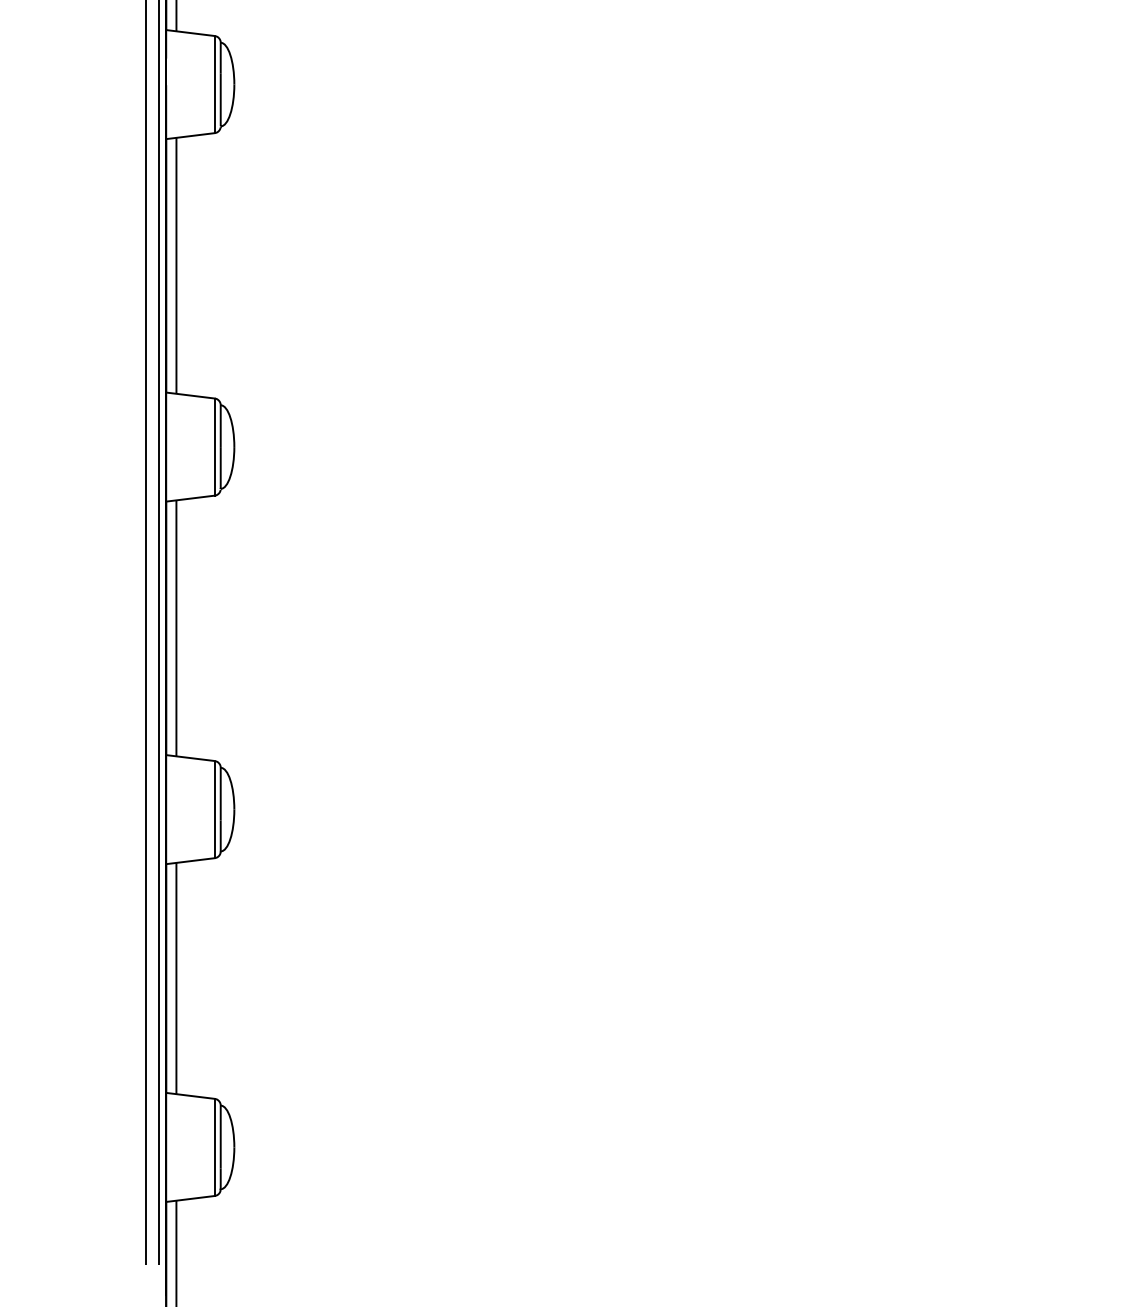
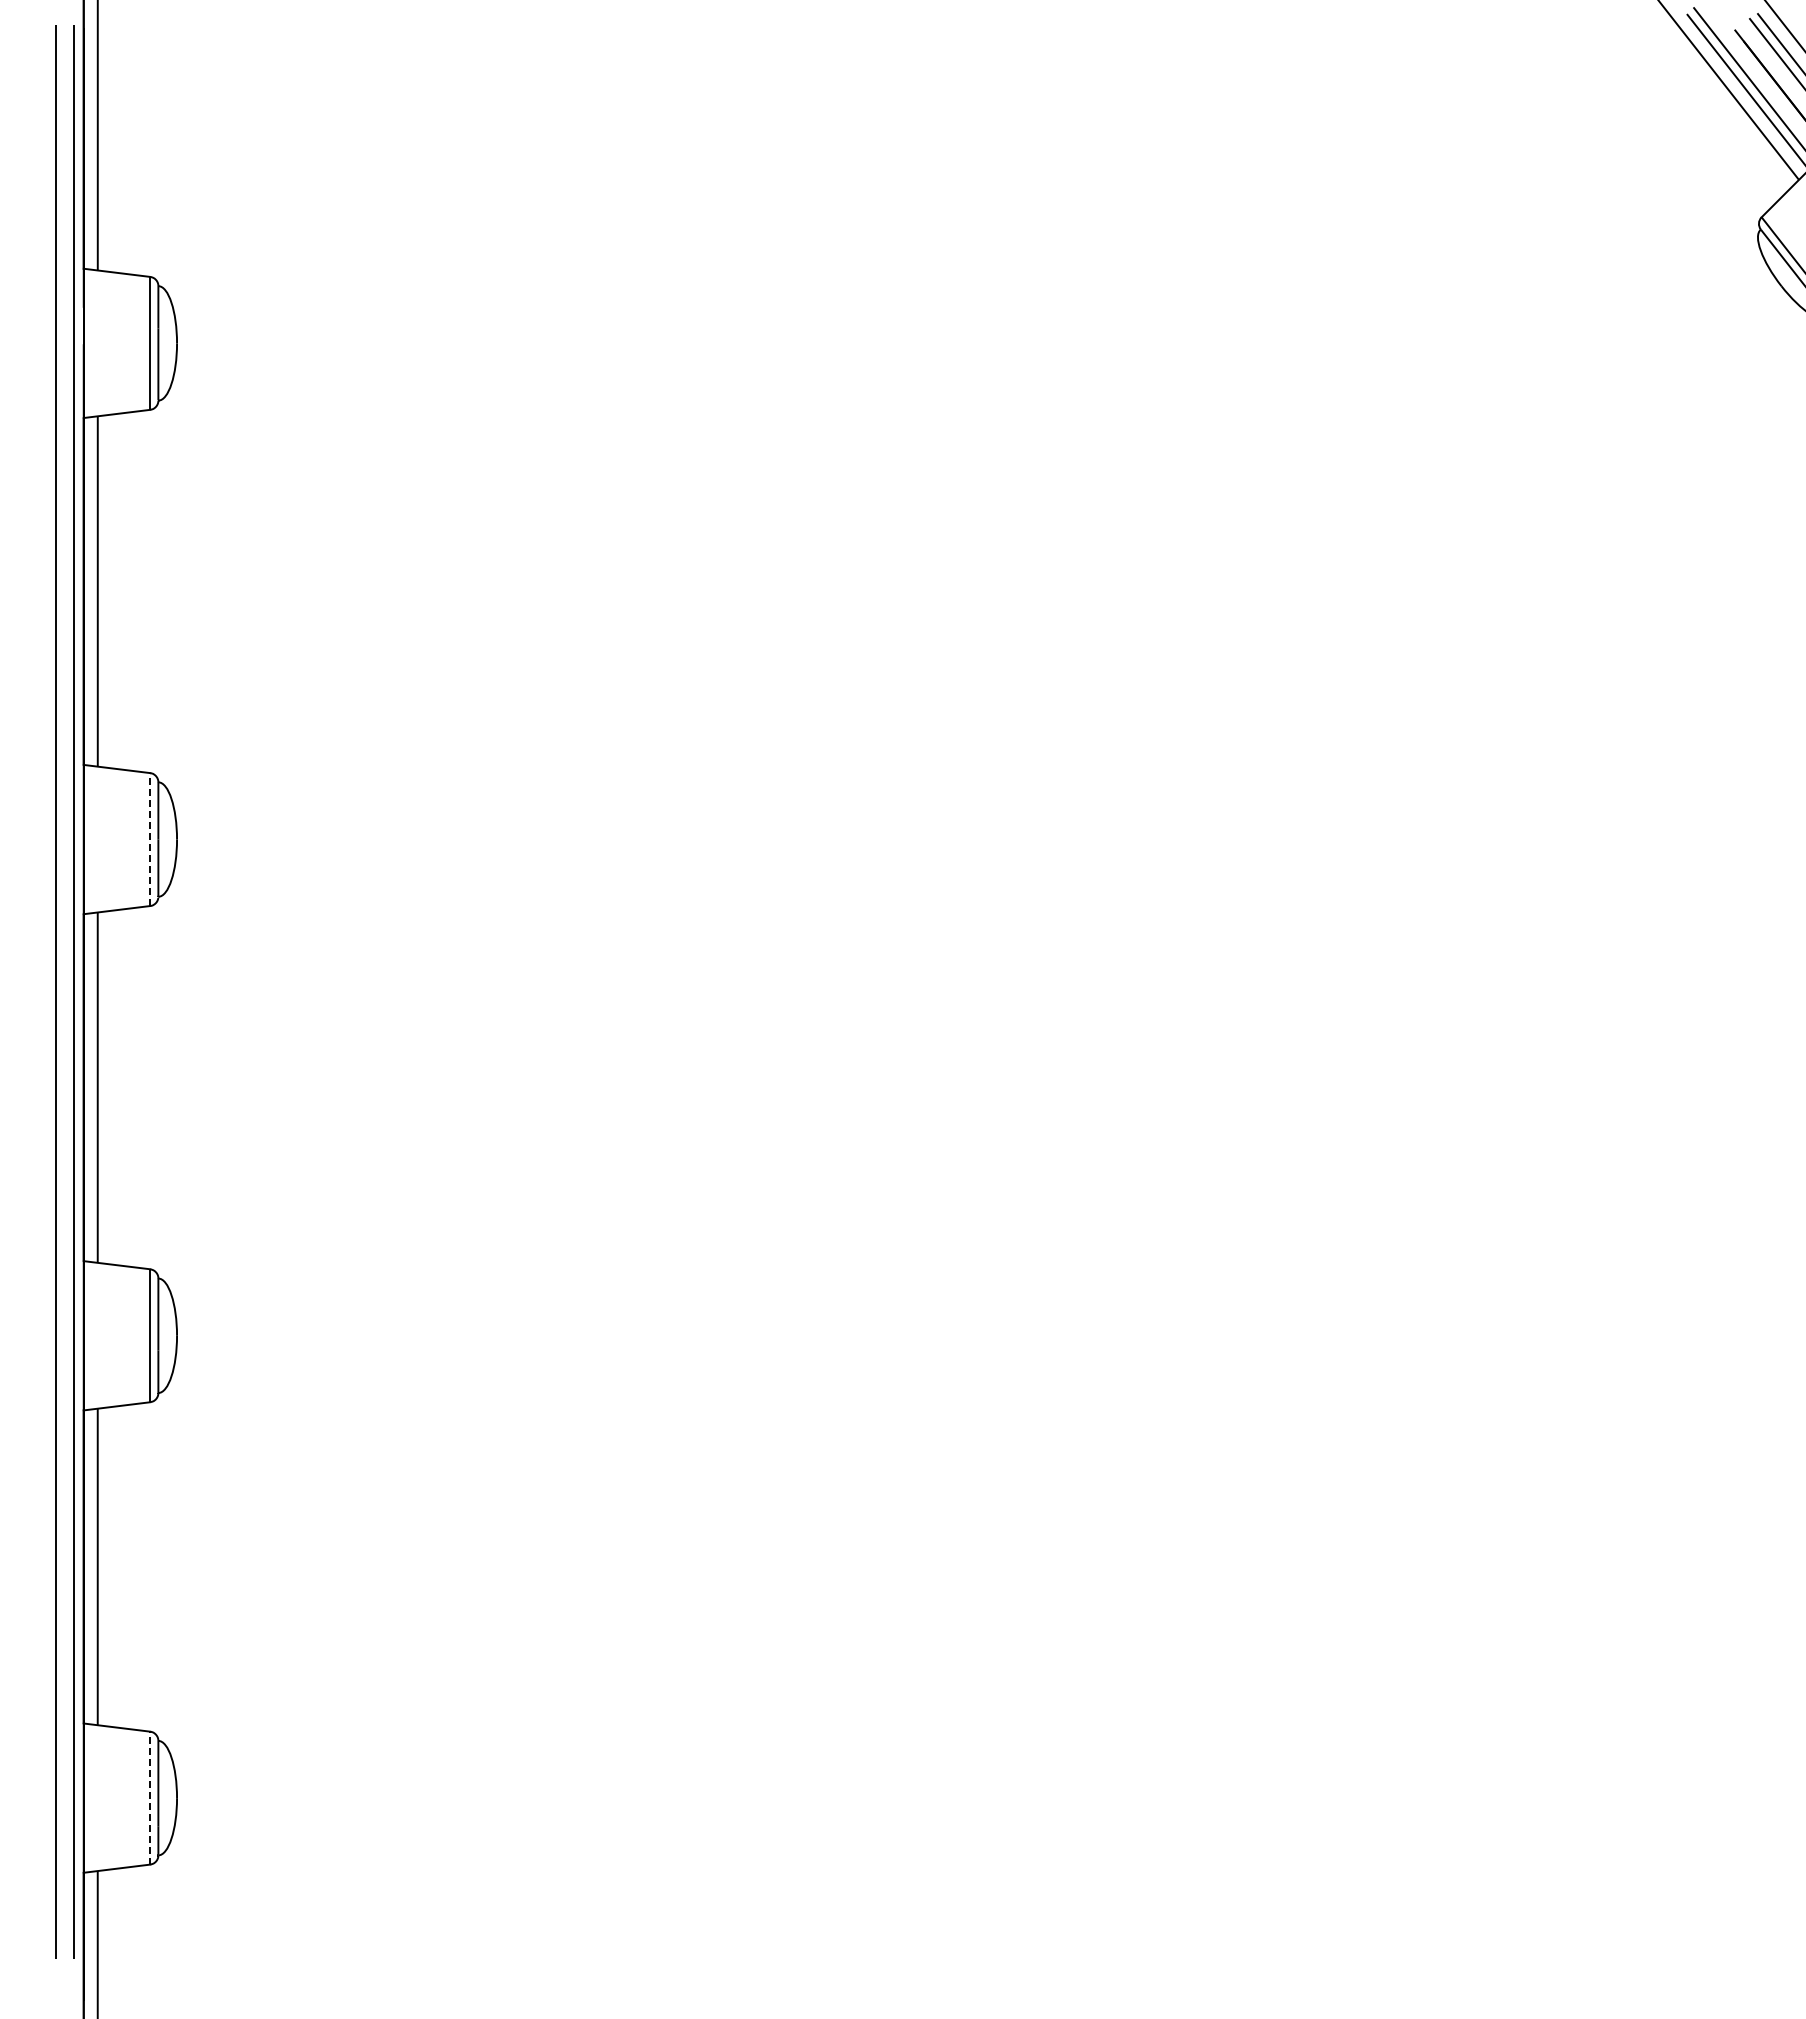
line: (214, 447) -> (150, 839), solid -> dashed
line: (214, 1146) -> (150, 1797), solid -> dashed

